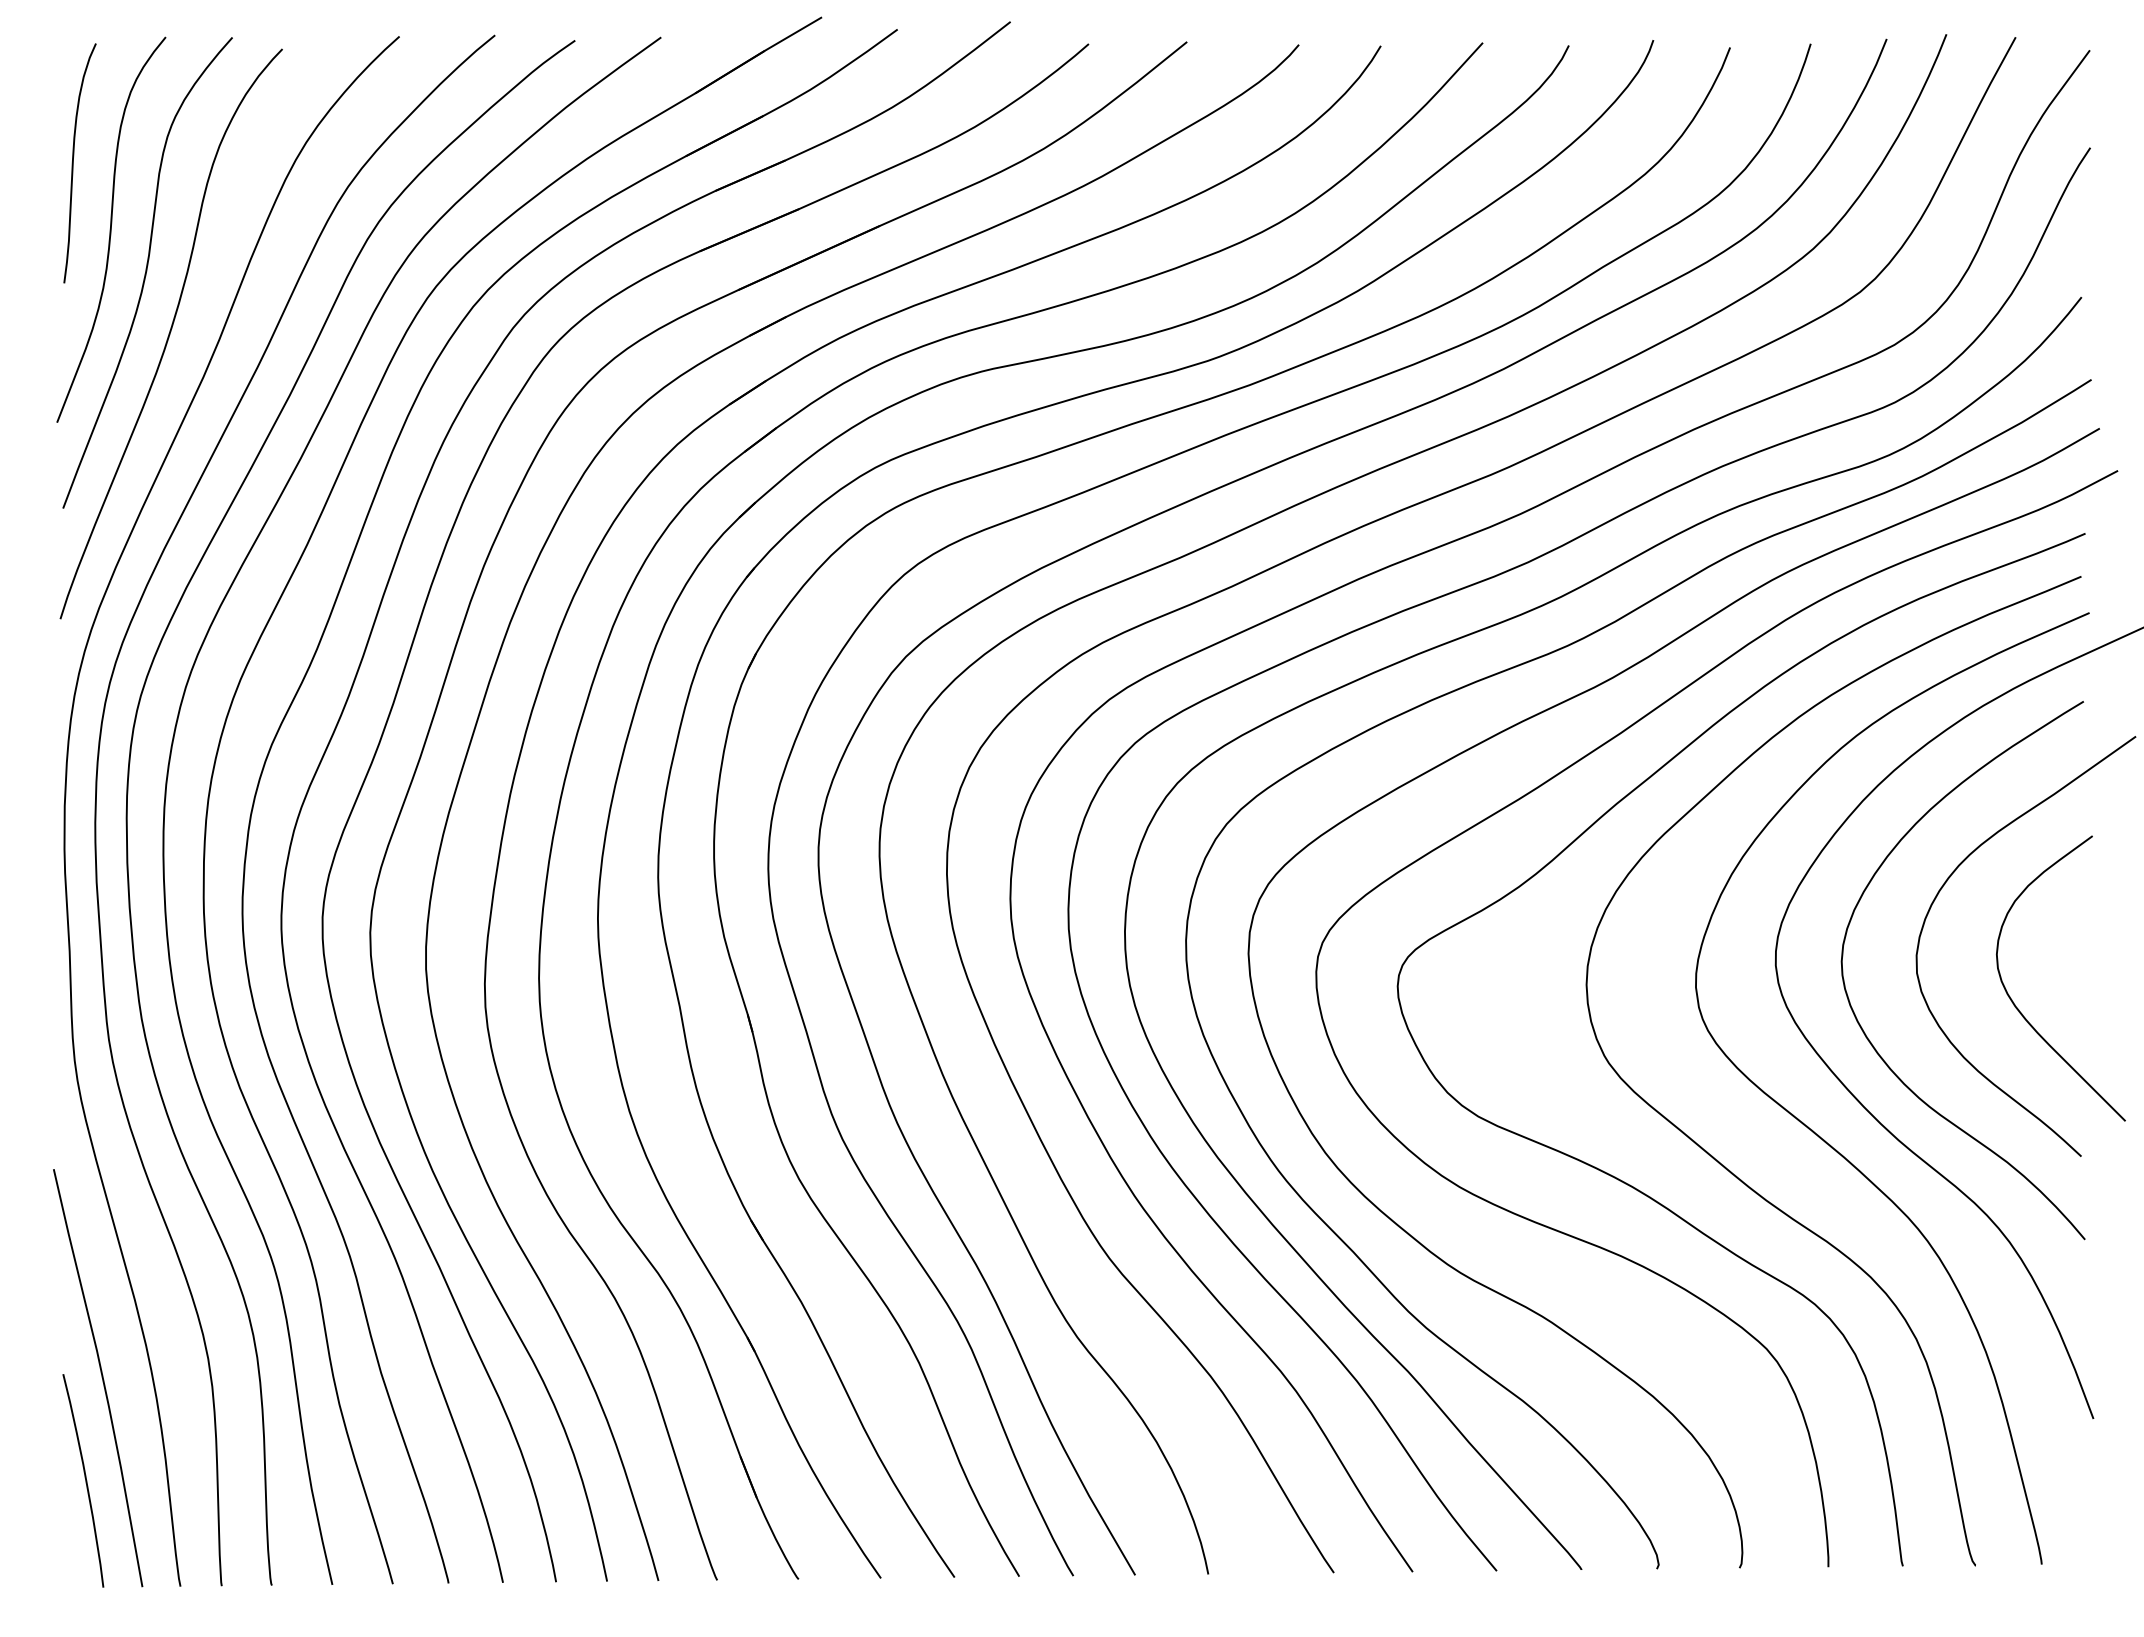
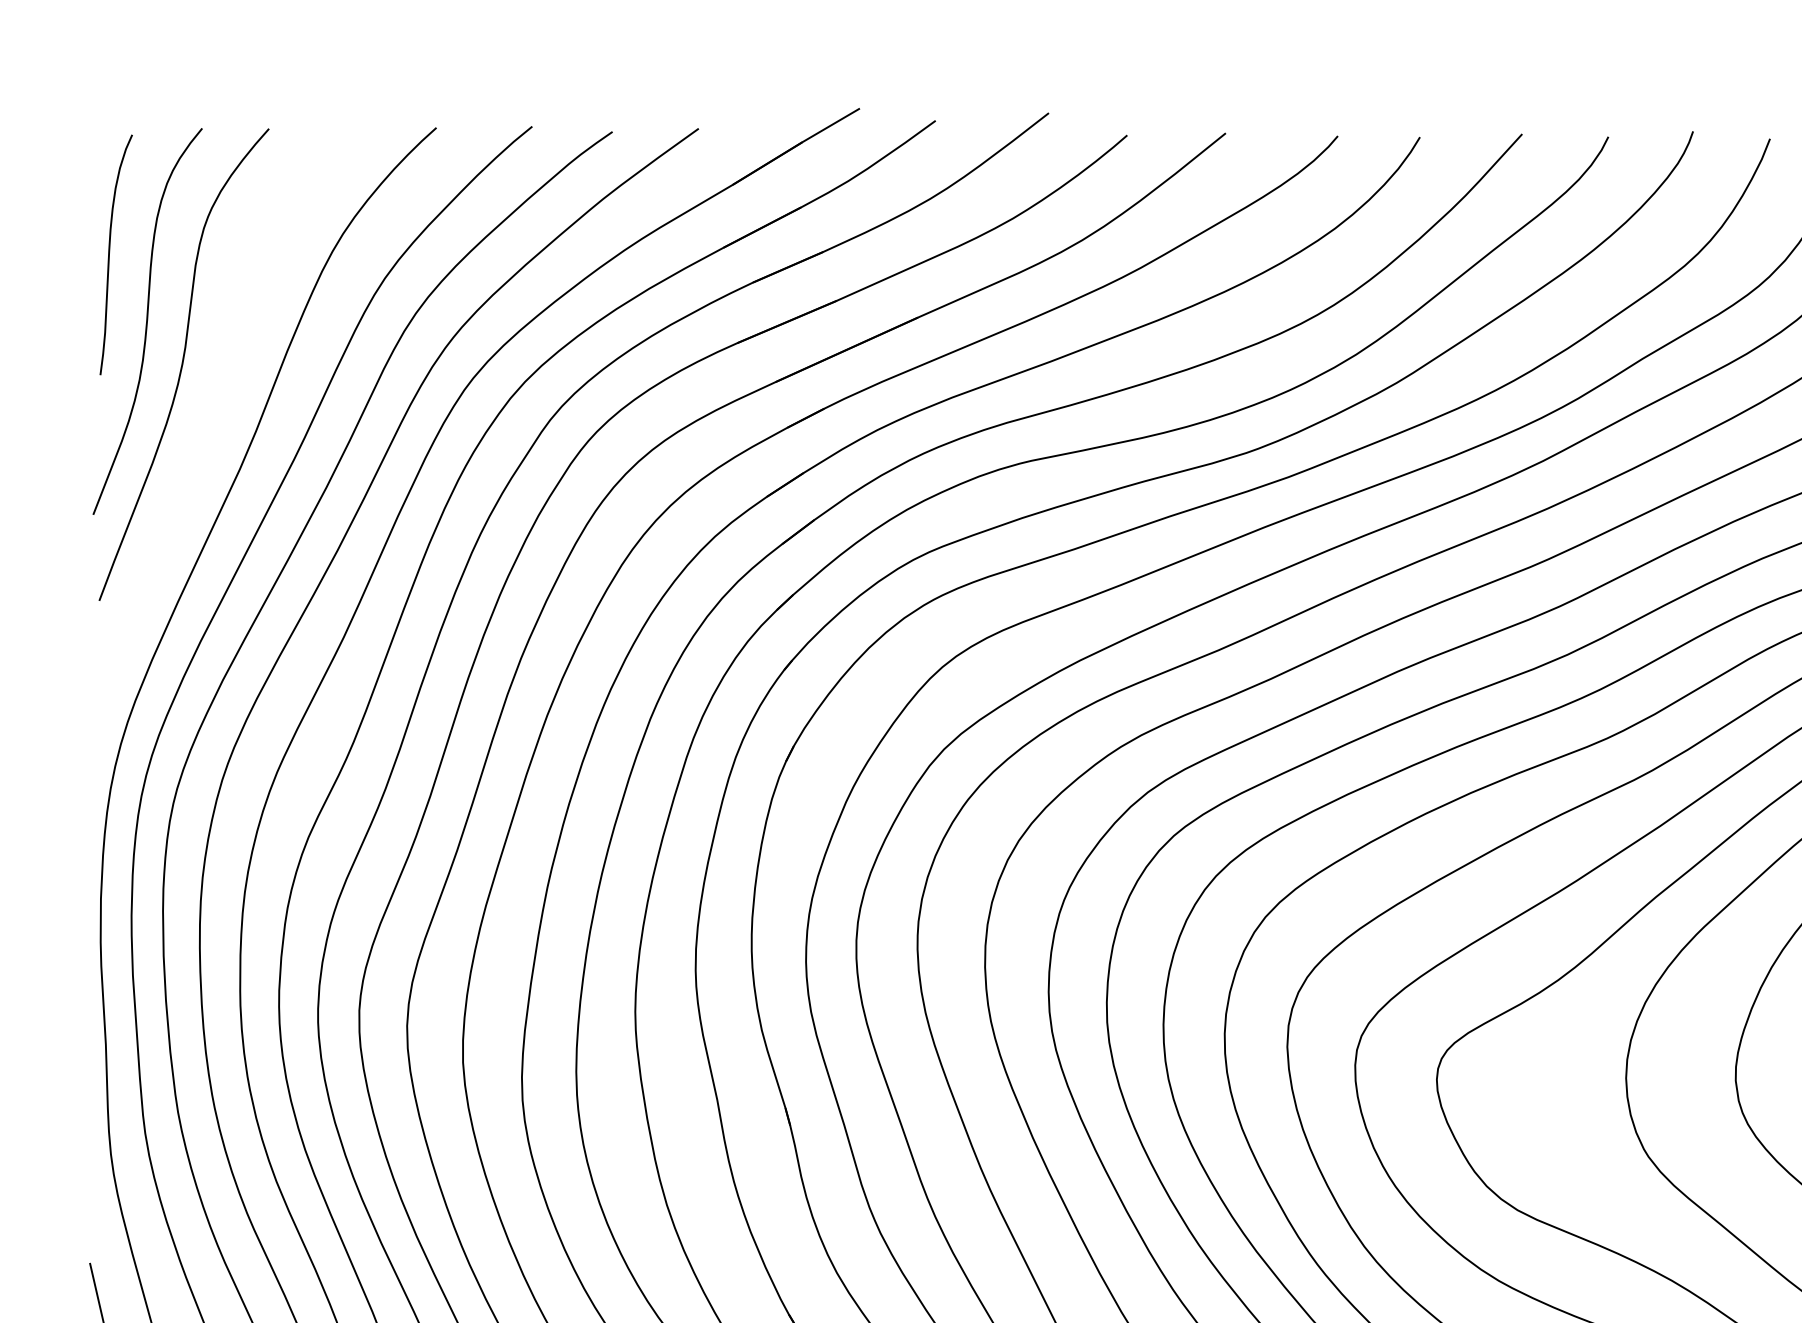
curve: (170, 333) -> (206, 425), removed

